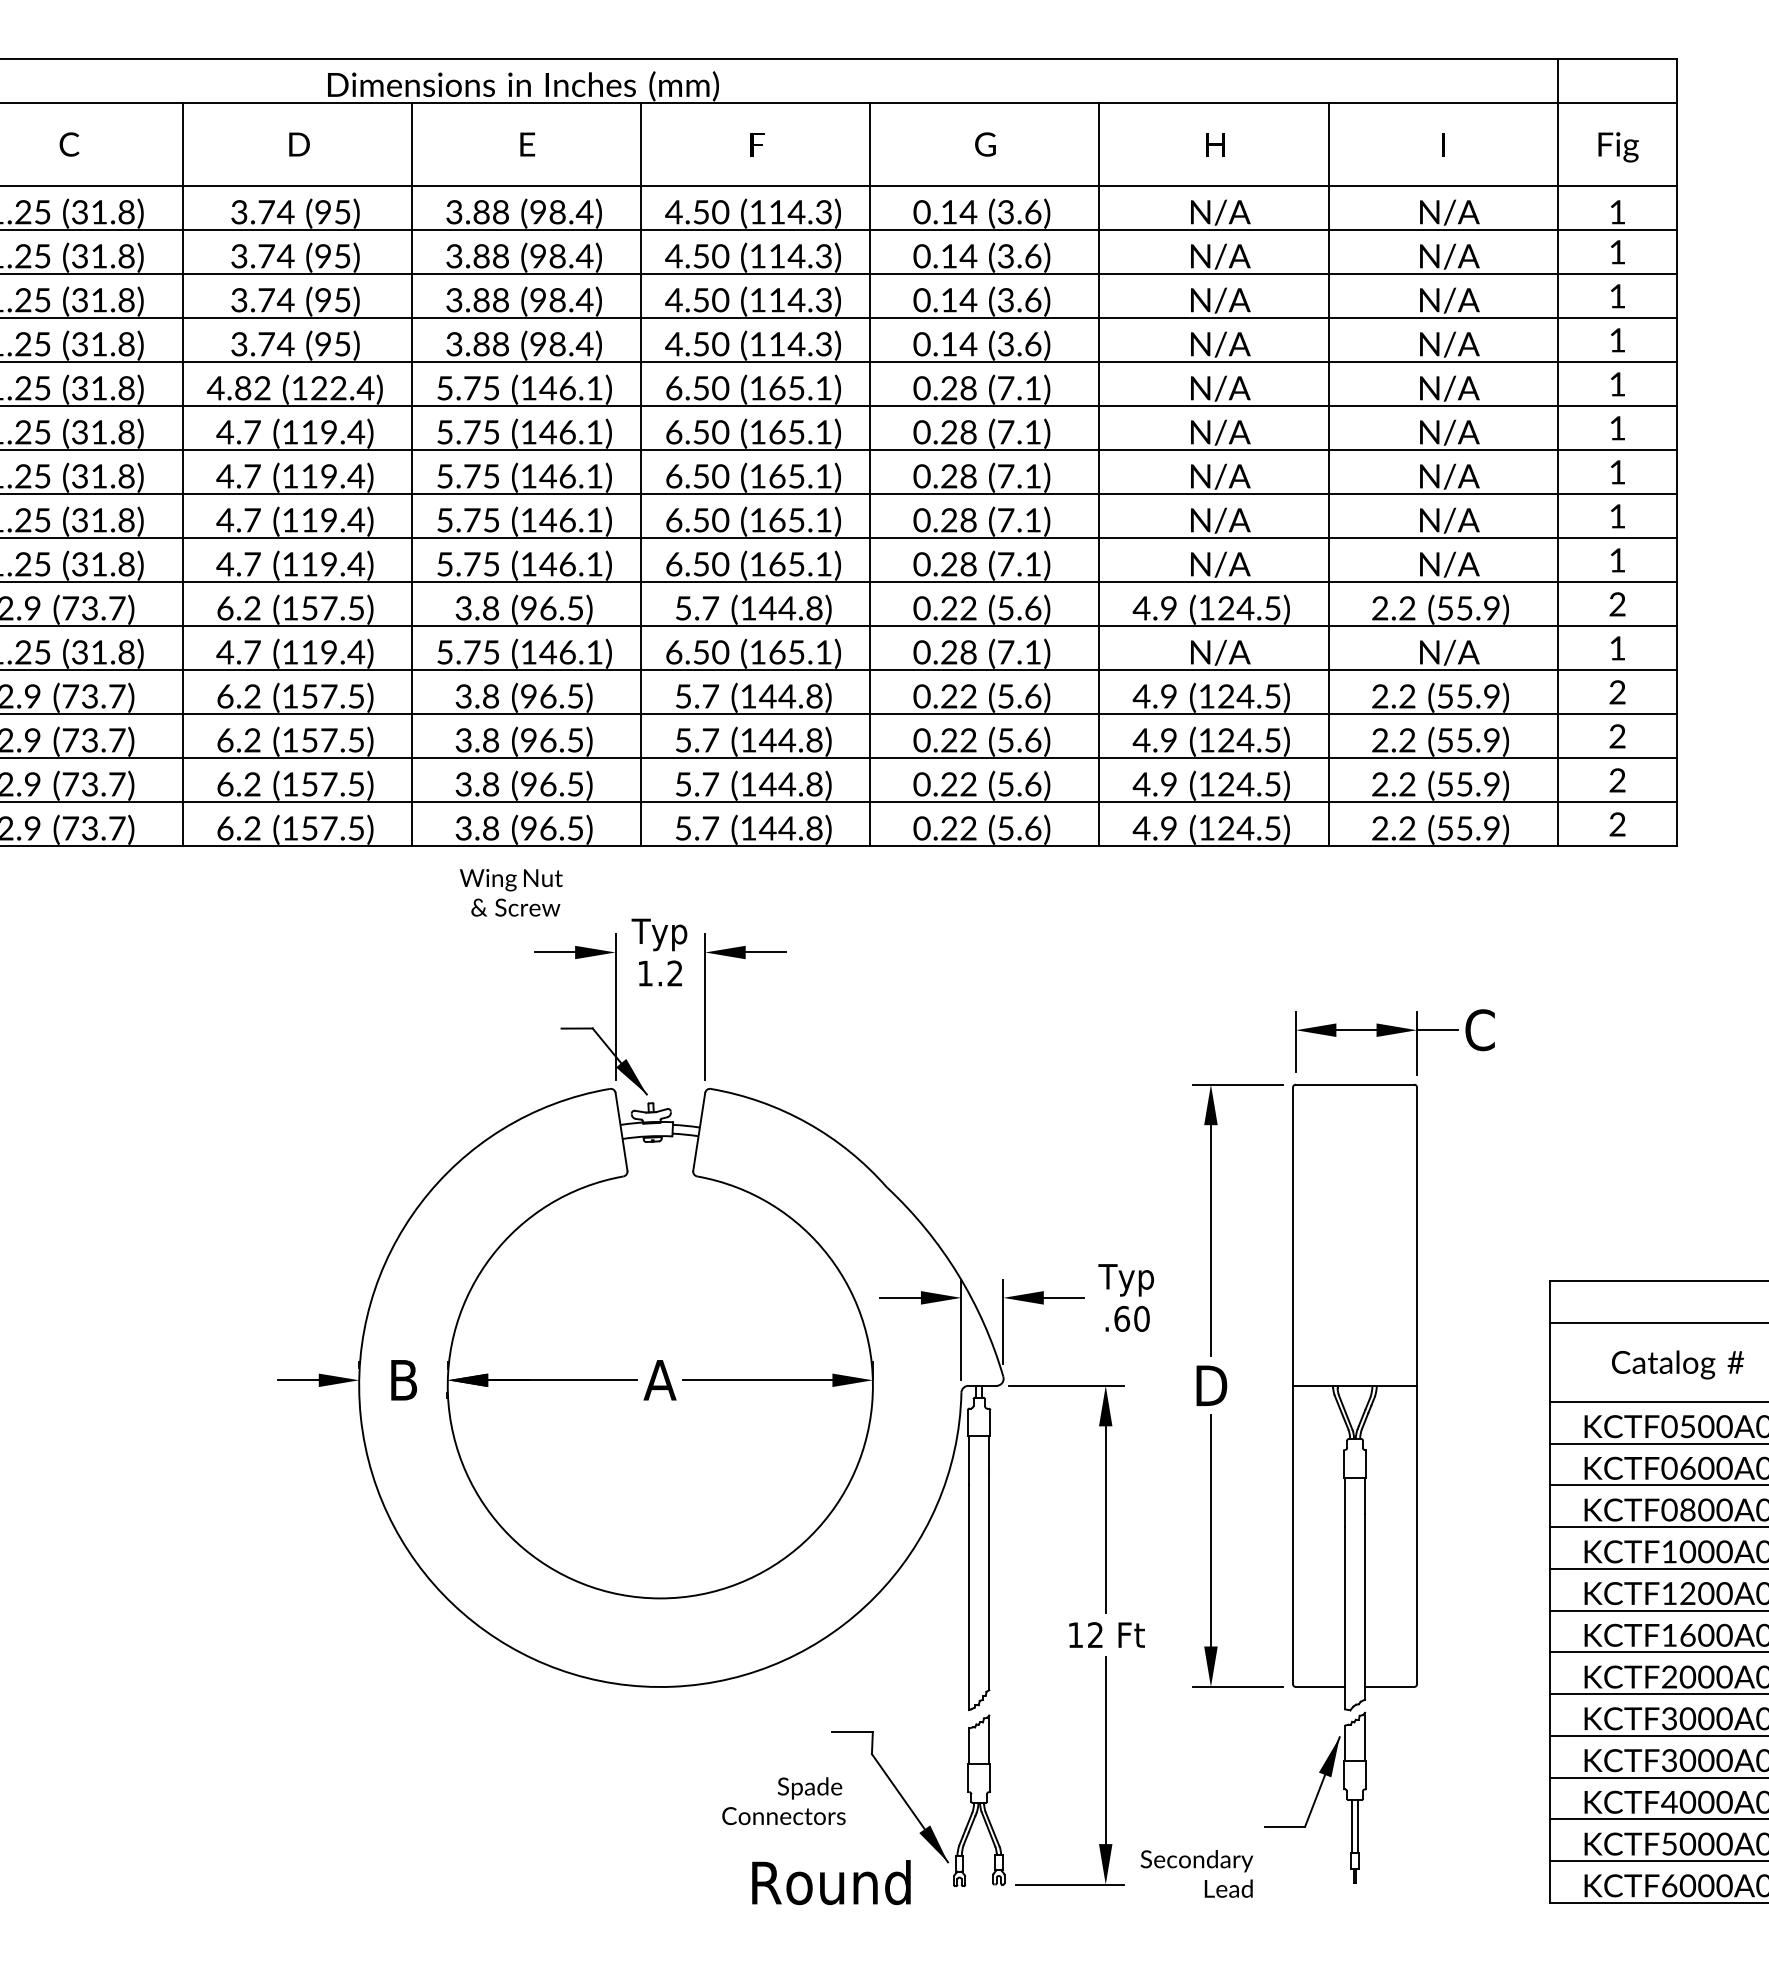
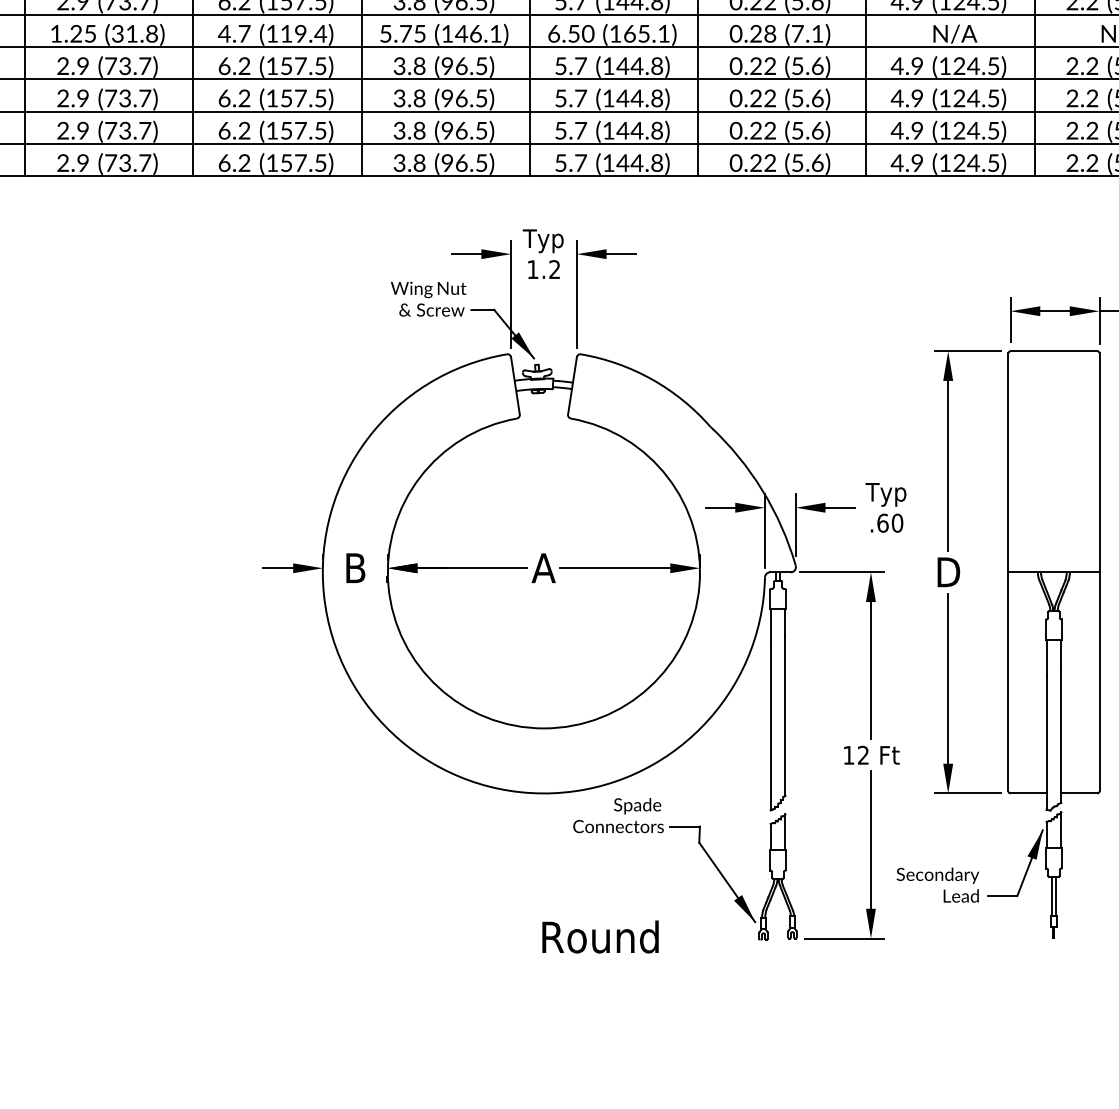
text: (510, 892) -> (428, 298), moved
text: (783, 1801) -> (618, 815), moved
text: (1196, 1873) -> (937, 884), moved
text: (831, 1882) -> (600, 936), moved

